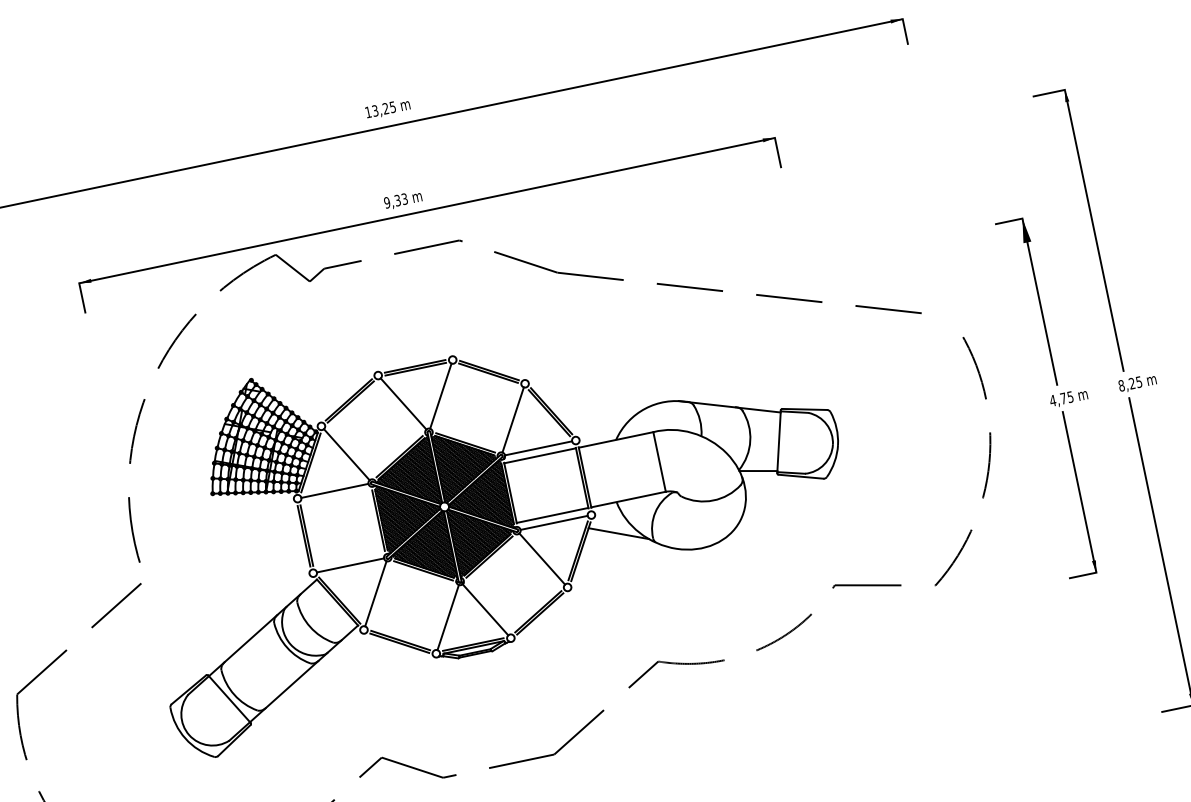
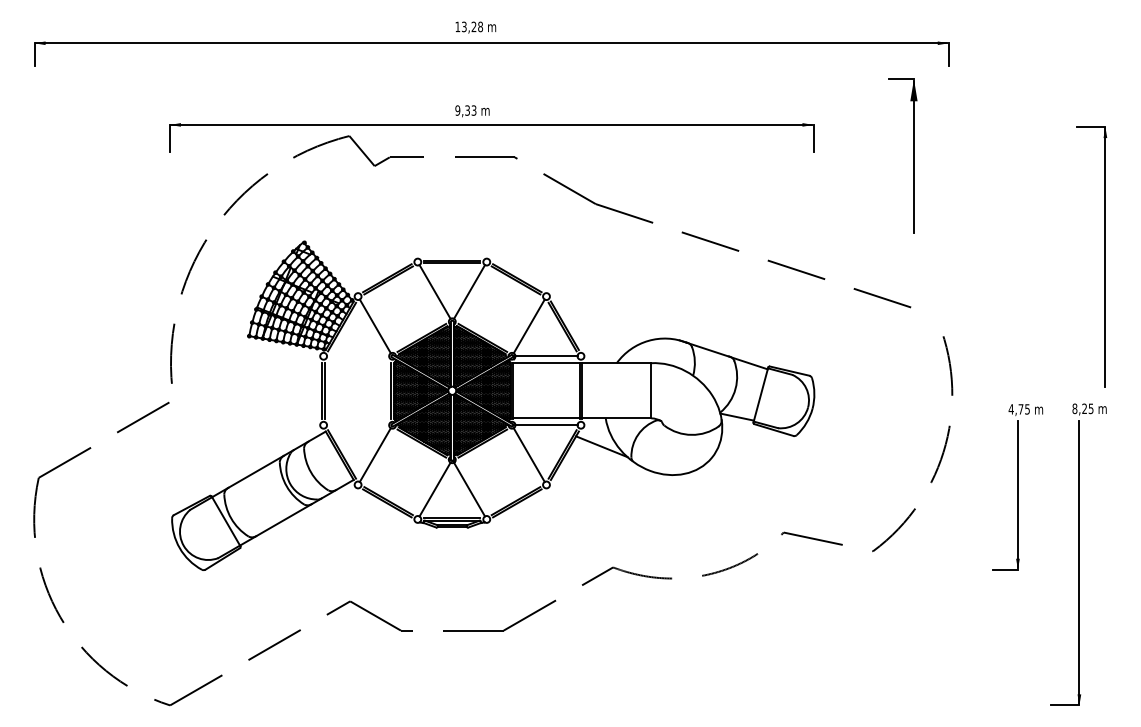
text: (392, 106) -> (480, 26), 13,25 -> 13,28
part: (1093, 230) -> (1104, 256), moved
part: (1039, 301) -> (913, 155), moved
line: (335, 491) -> (358, 356), removed
line: (350, 565) -> (358, 425), removed

